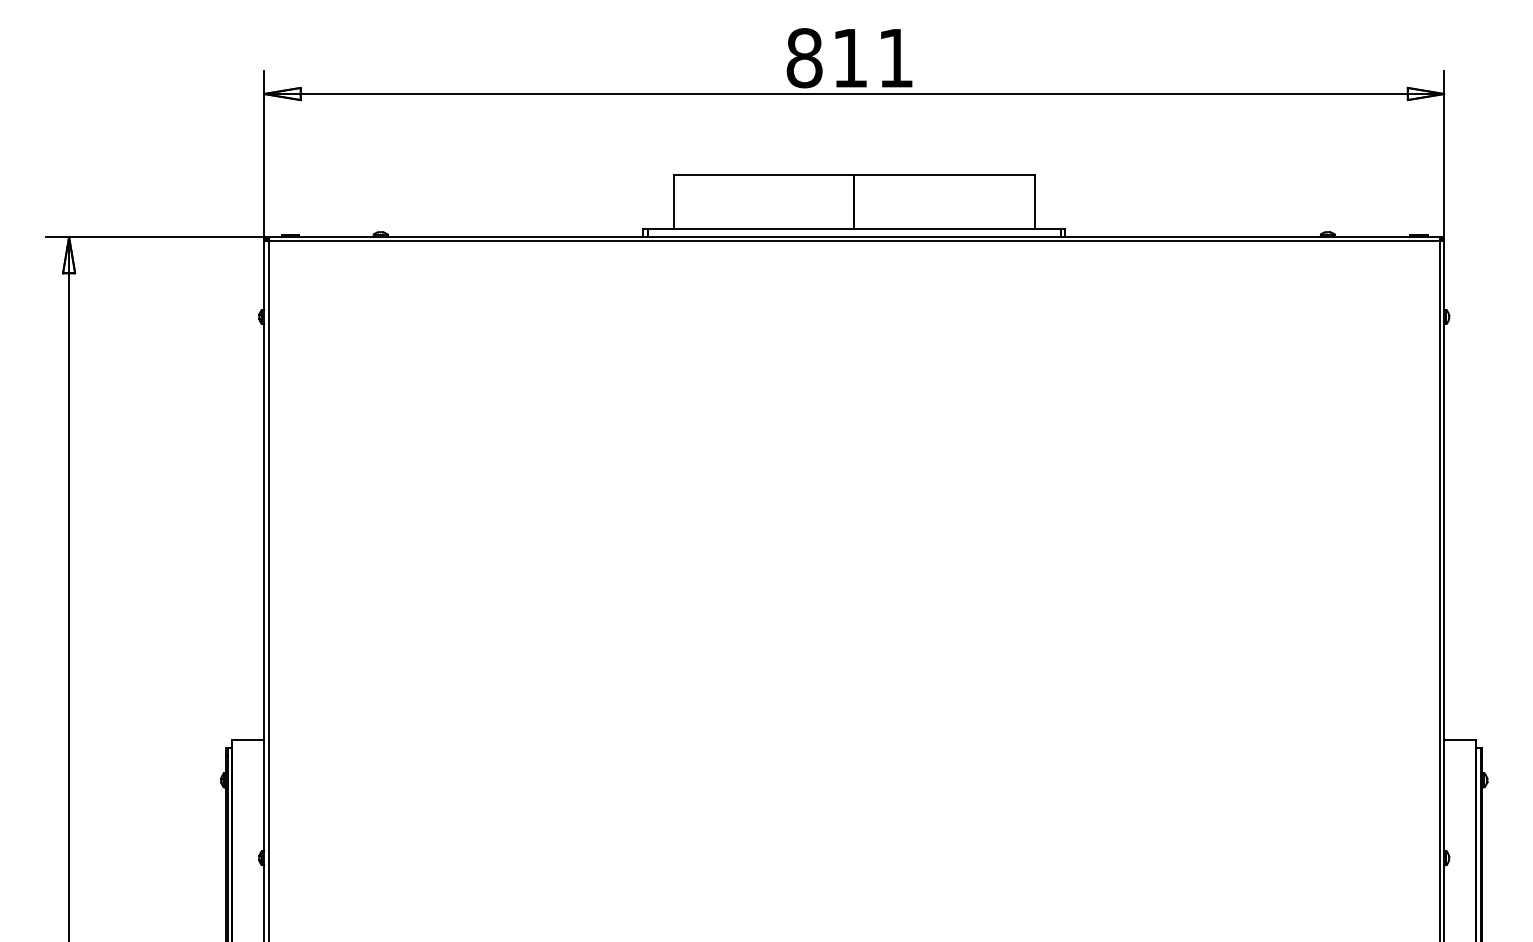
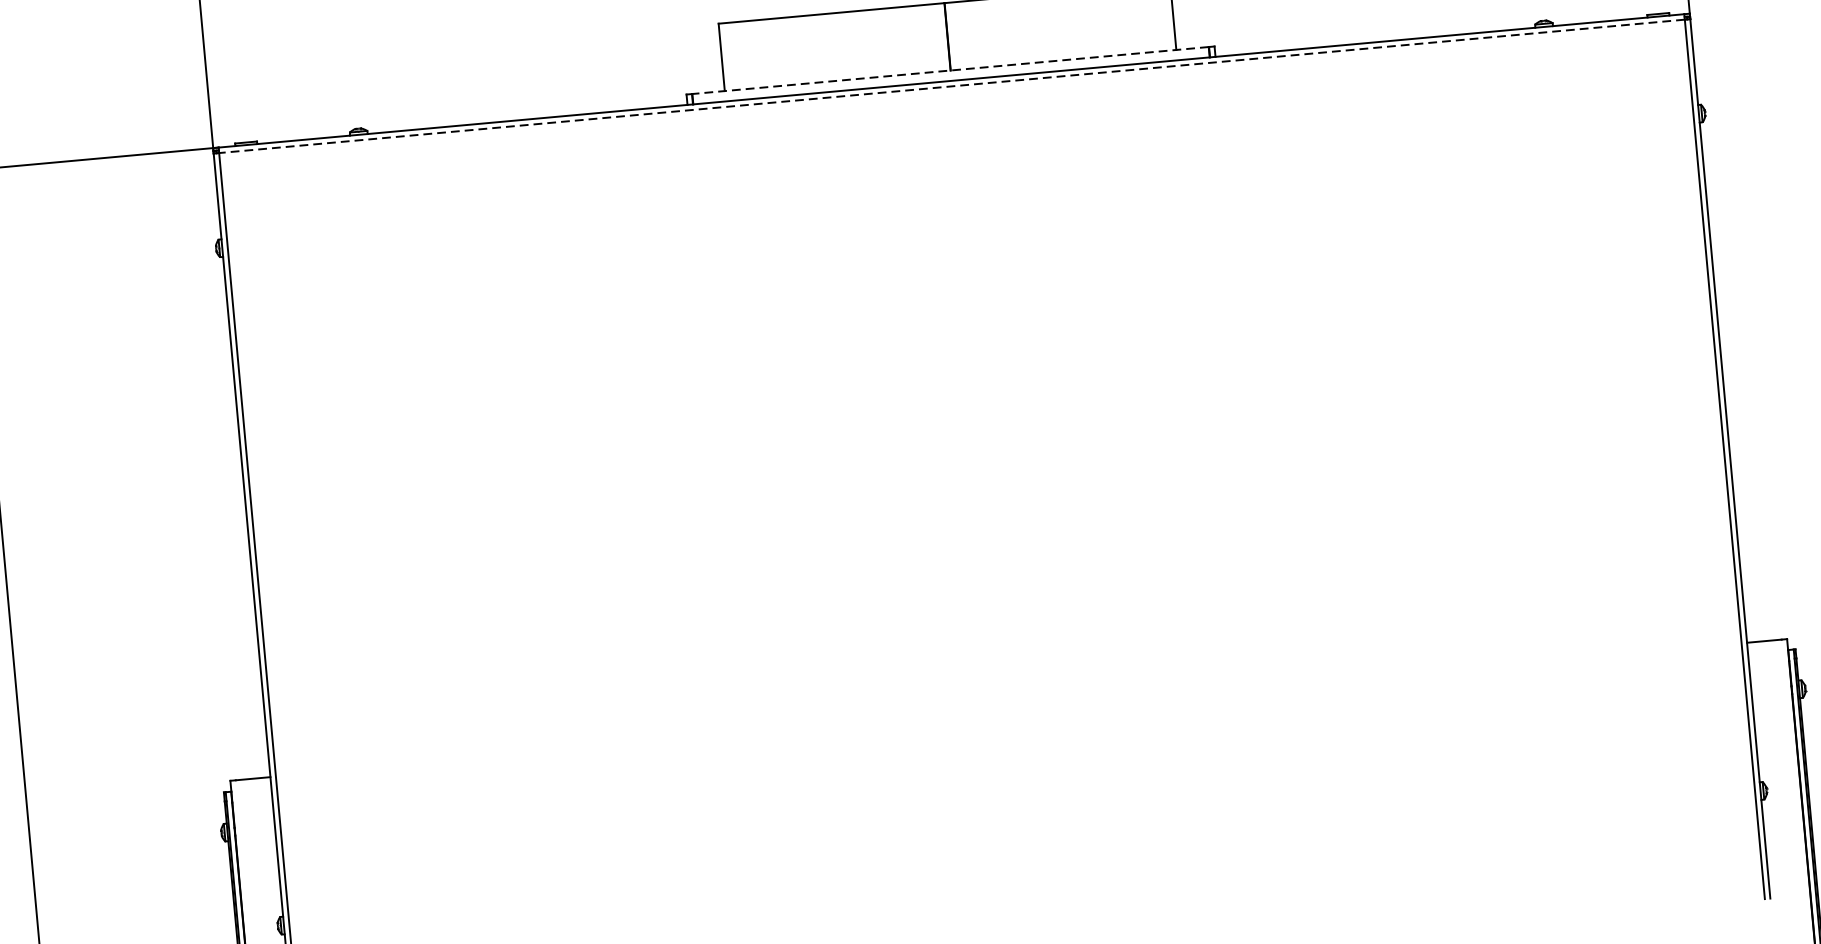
line: (853, 228) -> (949, 70), solid -> dashed
line: (854, 241) -> (952, 86), solid -> dashed

